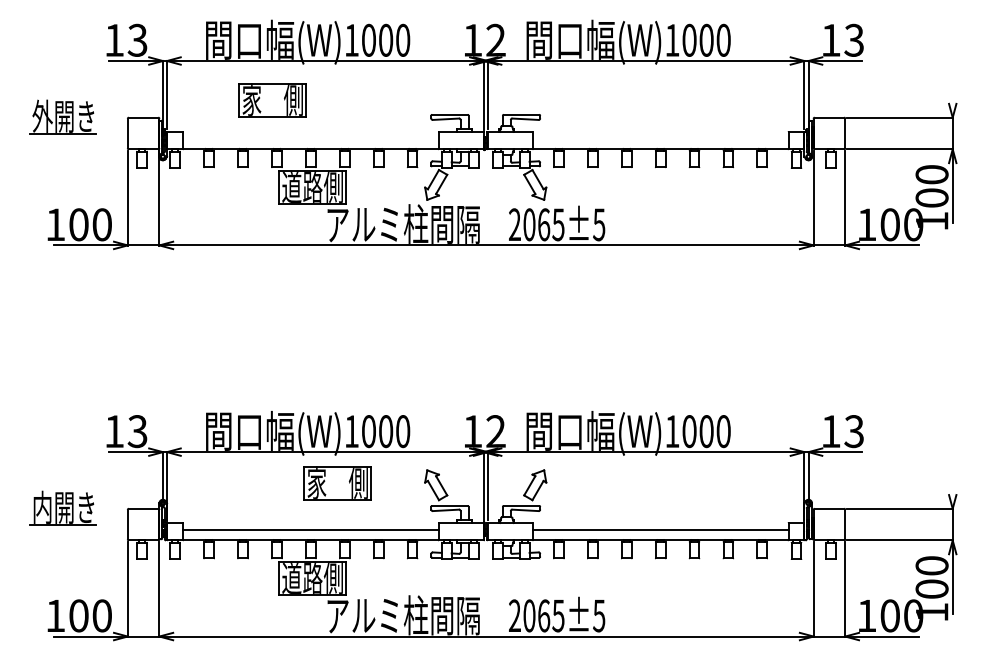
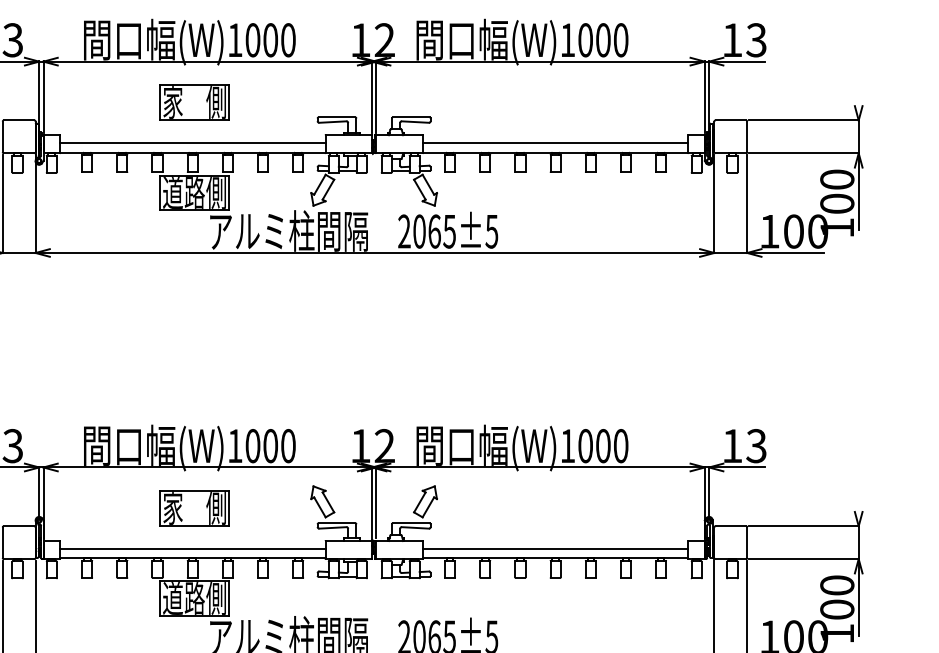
part: (272, 100) -> (194, 102), moved
line: (310, 139) -> (192, 143), added
line: (660, 139) -> (555, 143), added
part: (337, 483) -> (194, 508), moved

